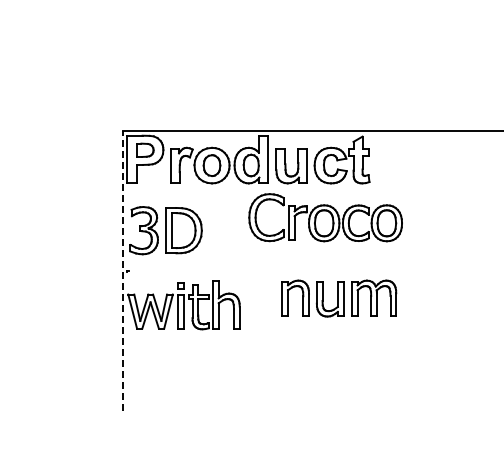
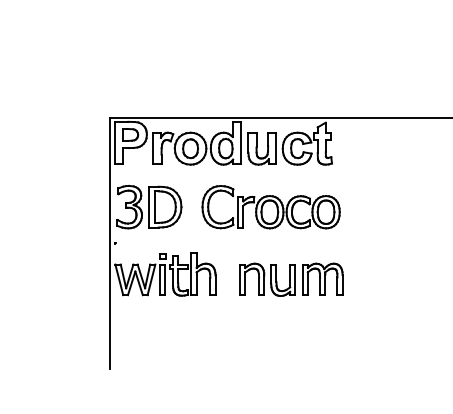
part: (325, 217) -> (270, 207), moved
line: (122, 271) -> (110, 243), dashed -> solid
part: (339, 298) -> (291, 279), moved

